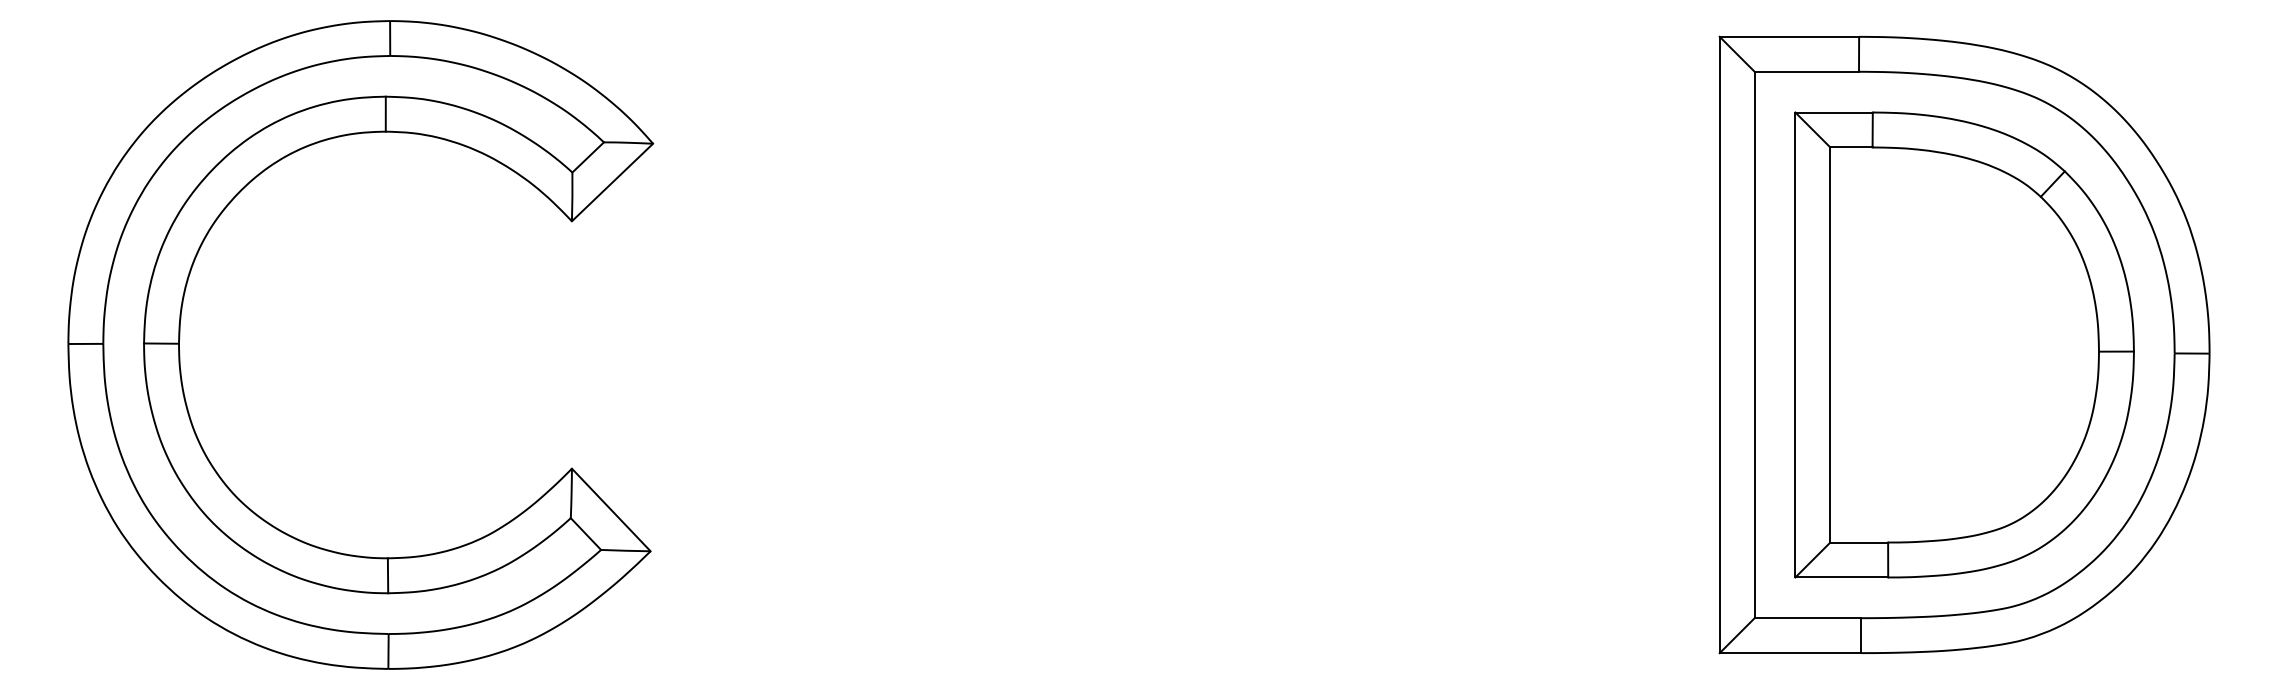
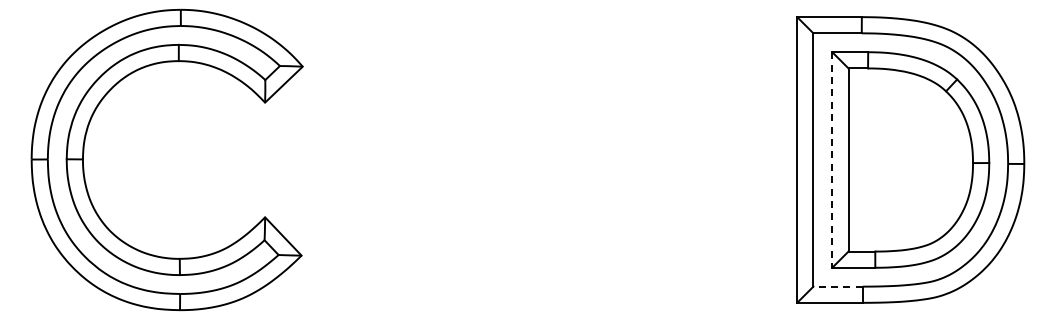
line: (1795, 343) -> (832, 159), solid -> dashed
line: (1808, 617) -> (838, 286), solid -> dashed

